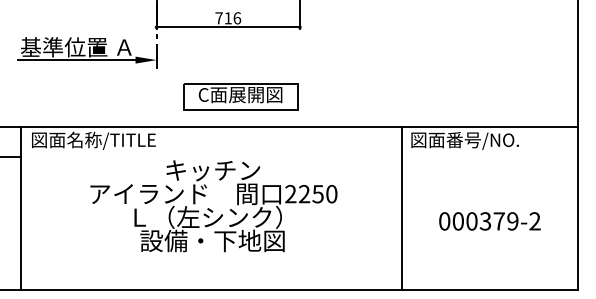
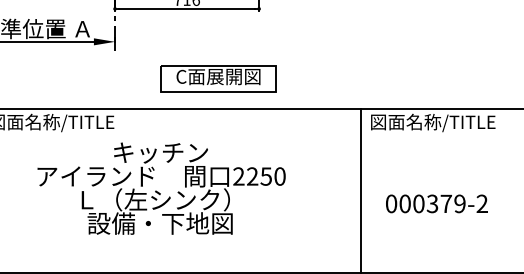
part: (240, 96) -> (218, 78), moved
text: (490, 139) -> (450, 121), 図面番号/NO. -> 図面名称/TITLE
text: (213, 206) -> (161, 188), moved
text: (489, 221) -> (436, 204), moved

